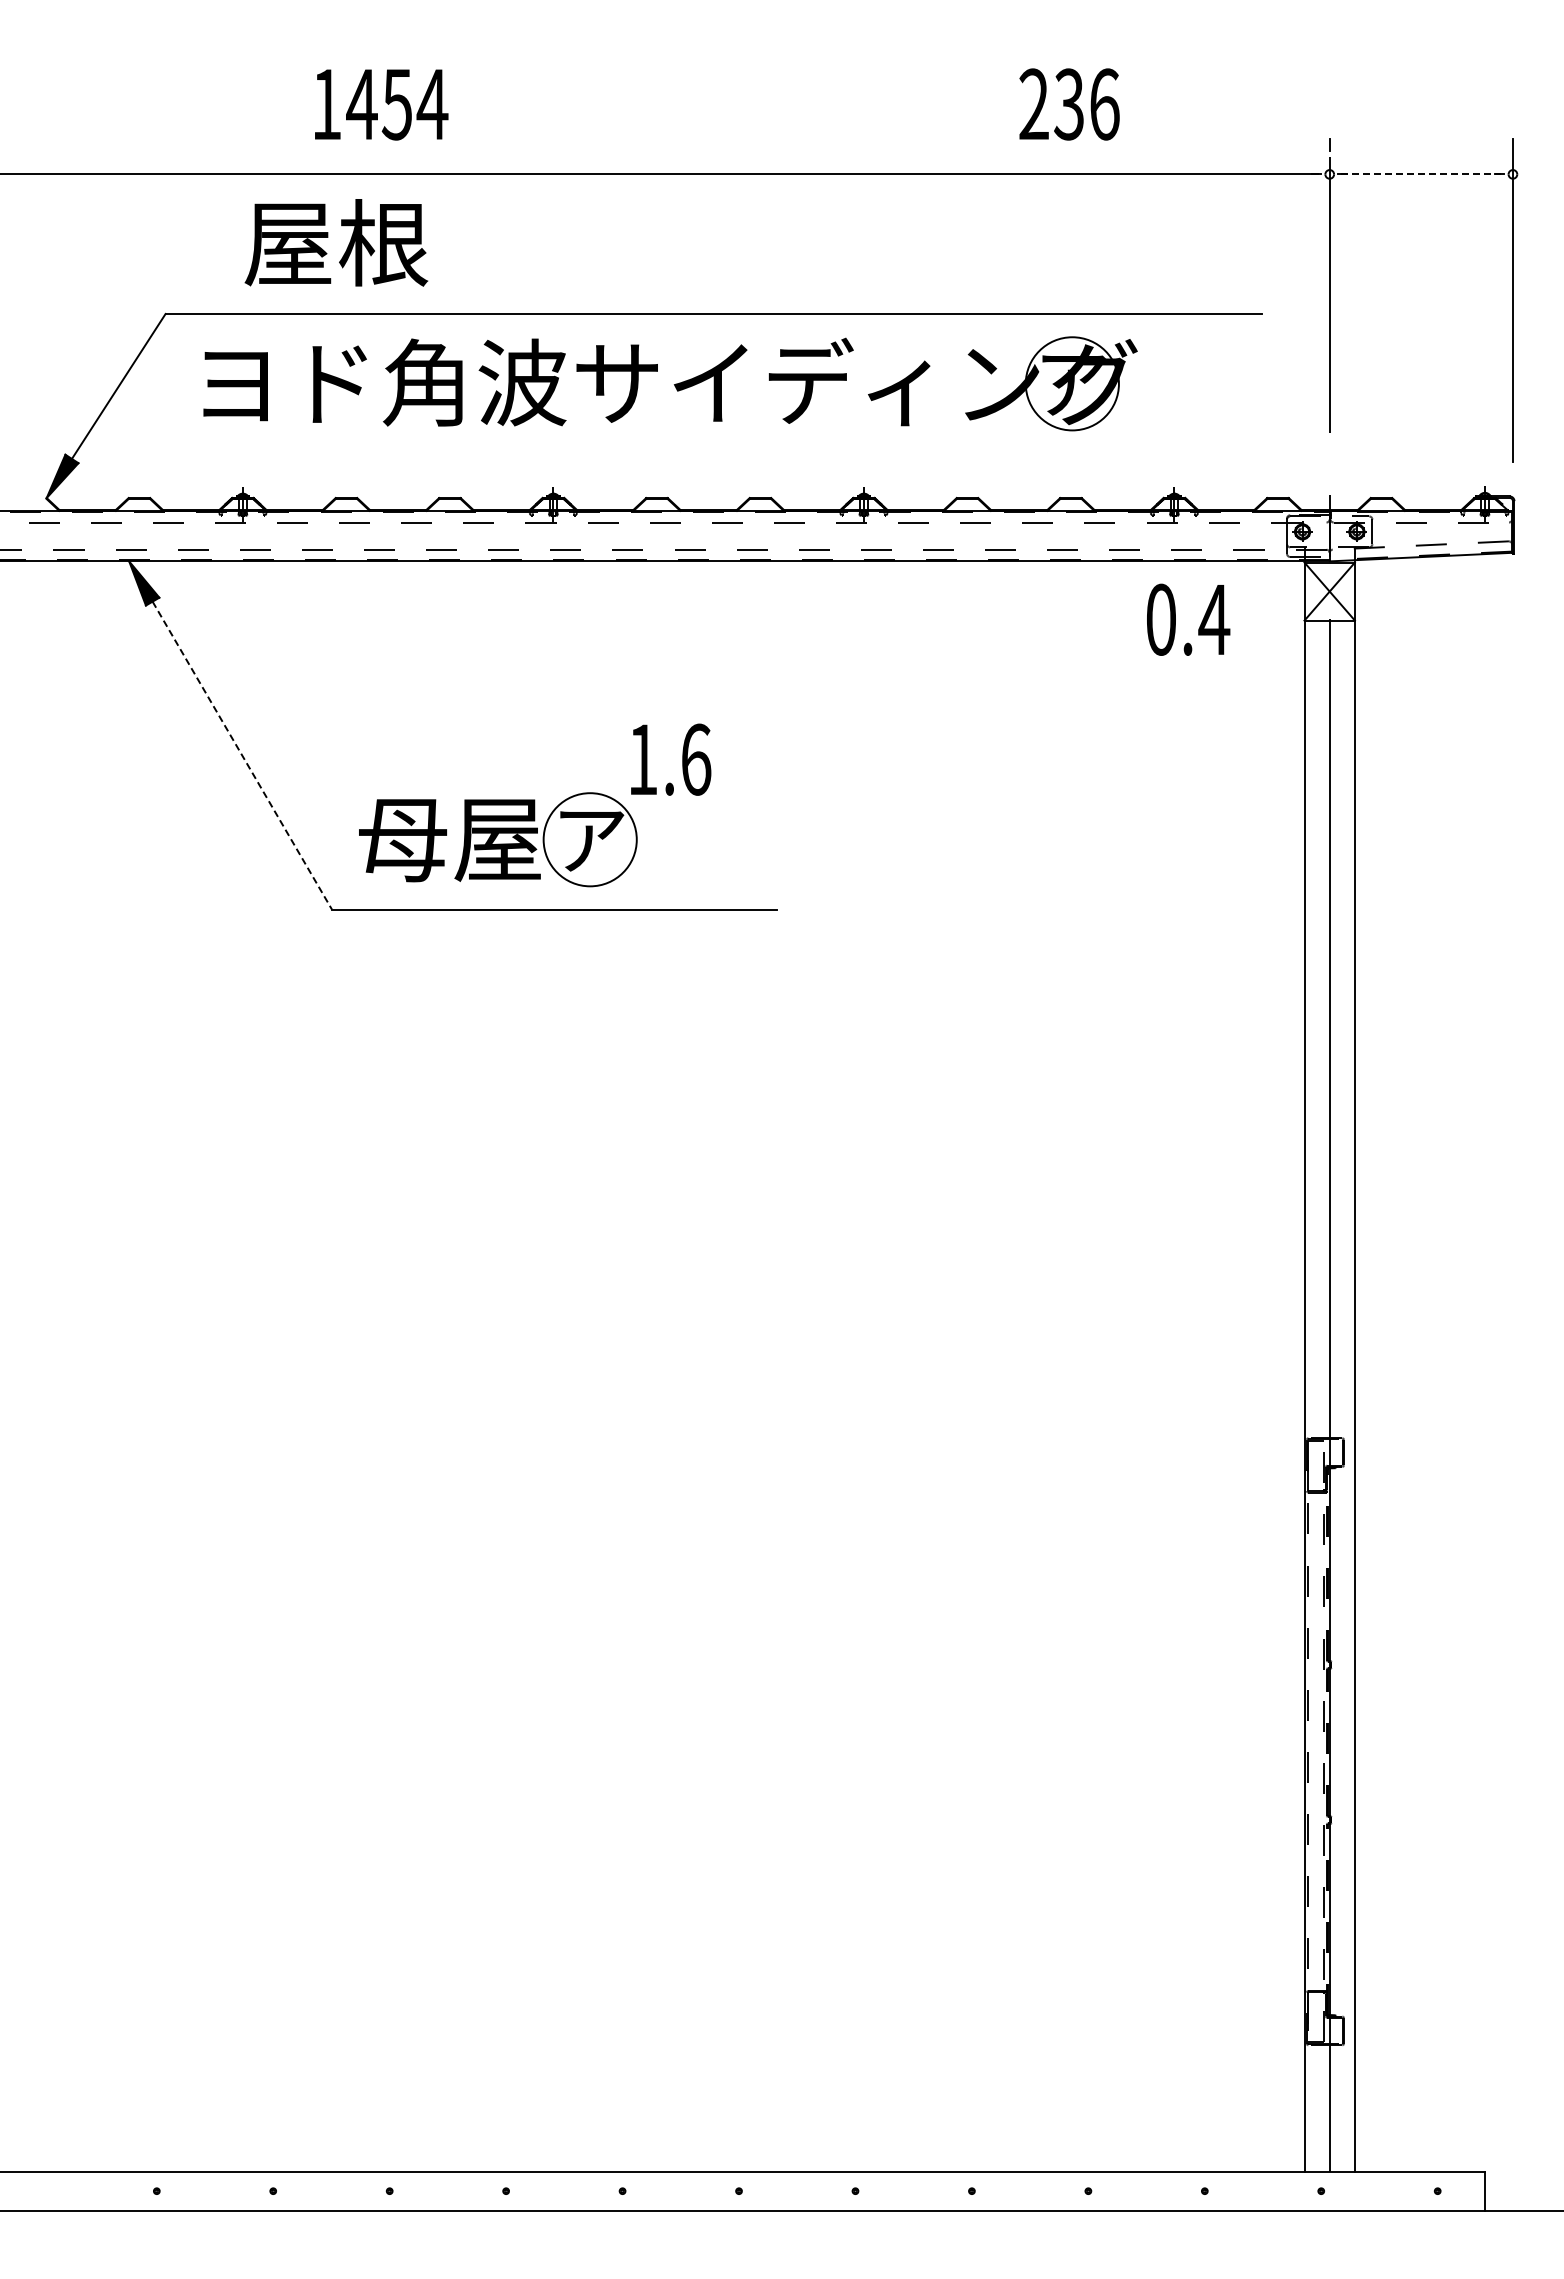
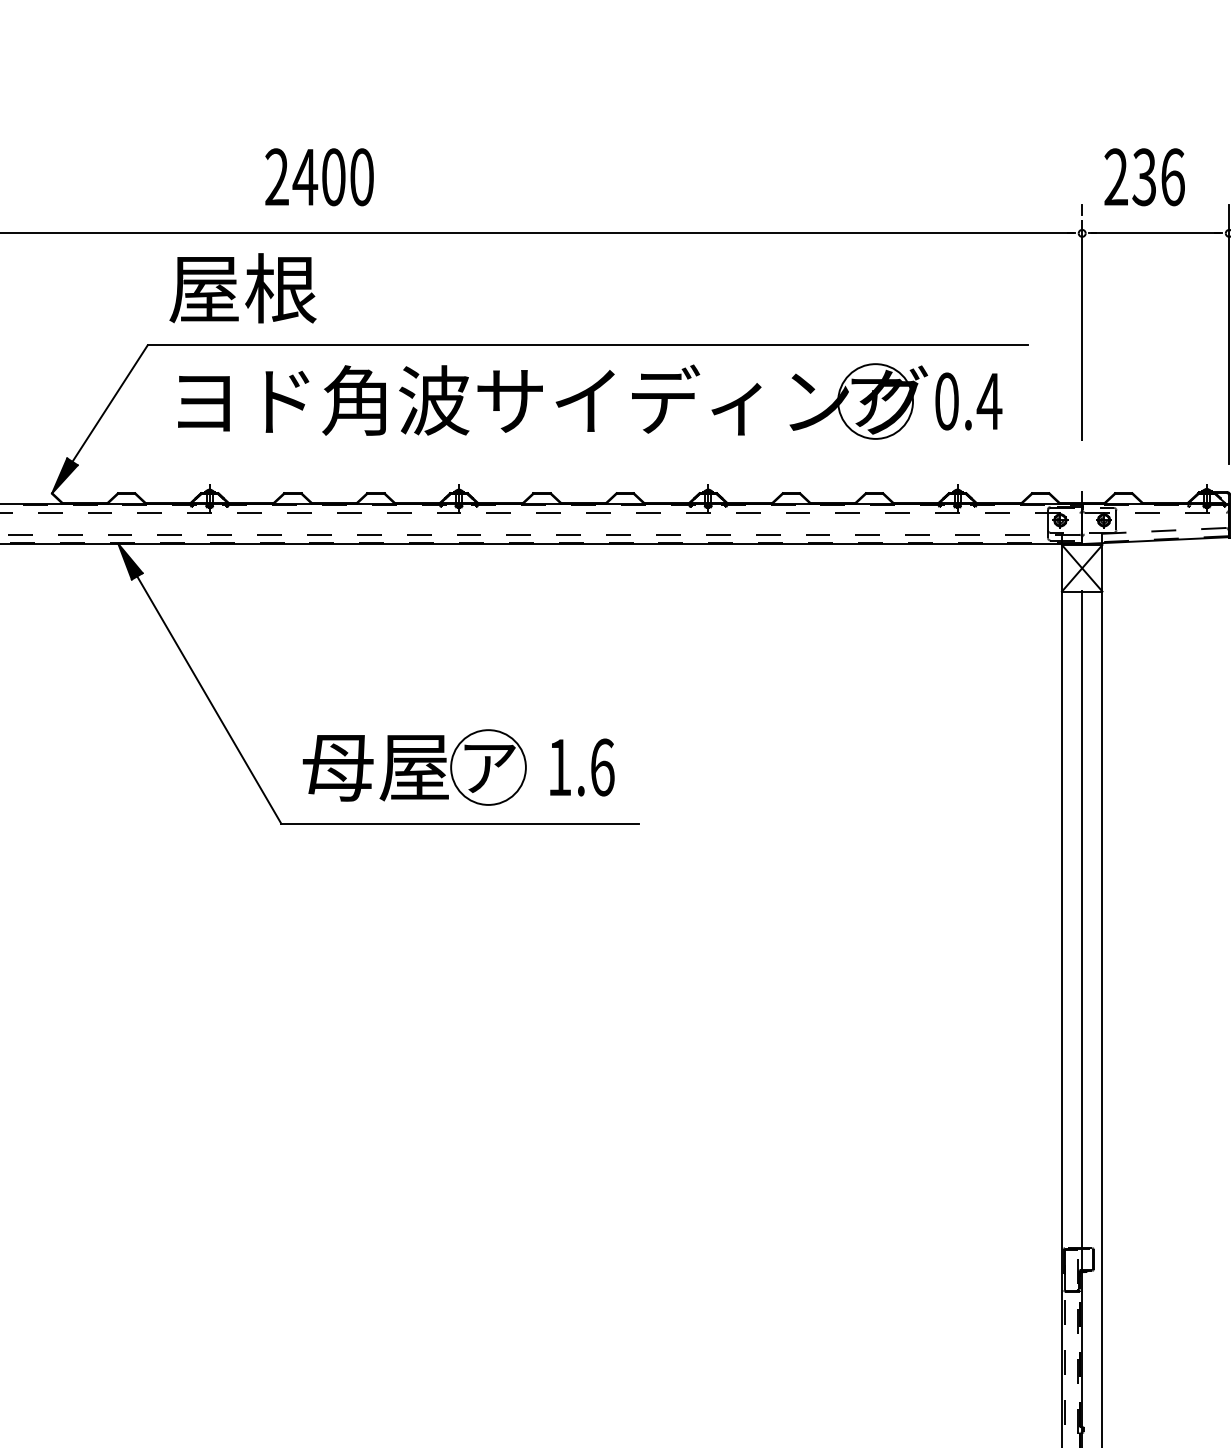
text: (380, 104) -> (320, 177), 1454 -> 2400
text: (1069, 104) -> (1144, 177), moved
line: (1421, 174) -> (1155, 233), dashed -> solid
text: (336, 242) -> (243, 288), moved
text: (1188, 619) -> (968, 401), moved
line: (242, 756) -> (209, 700), dashed -> solid
text: (671, 759) -> (582, 767), moved

